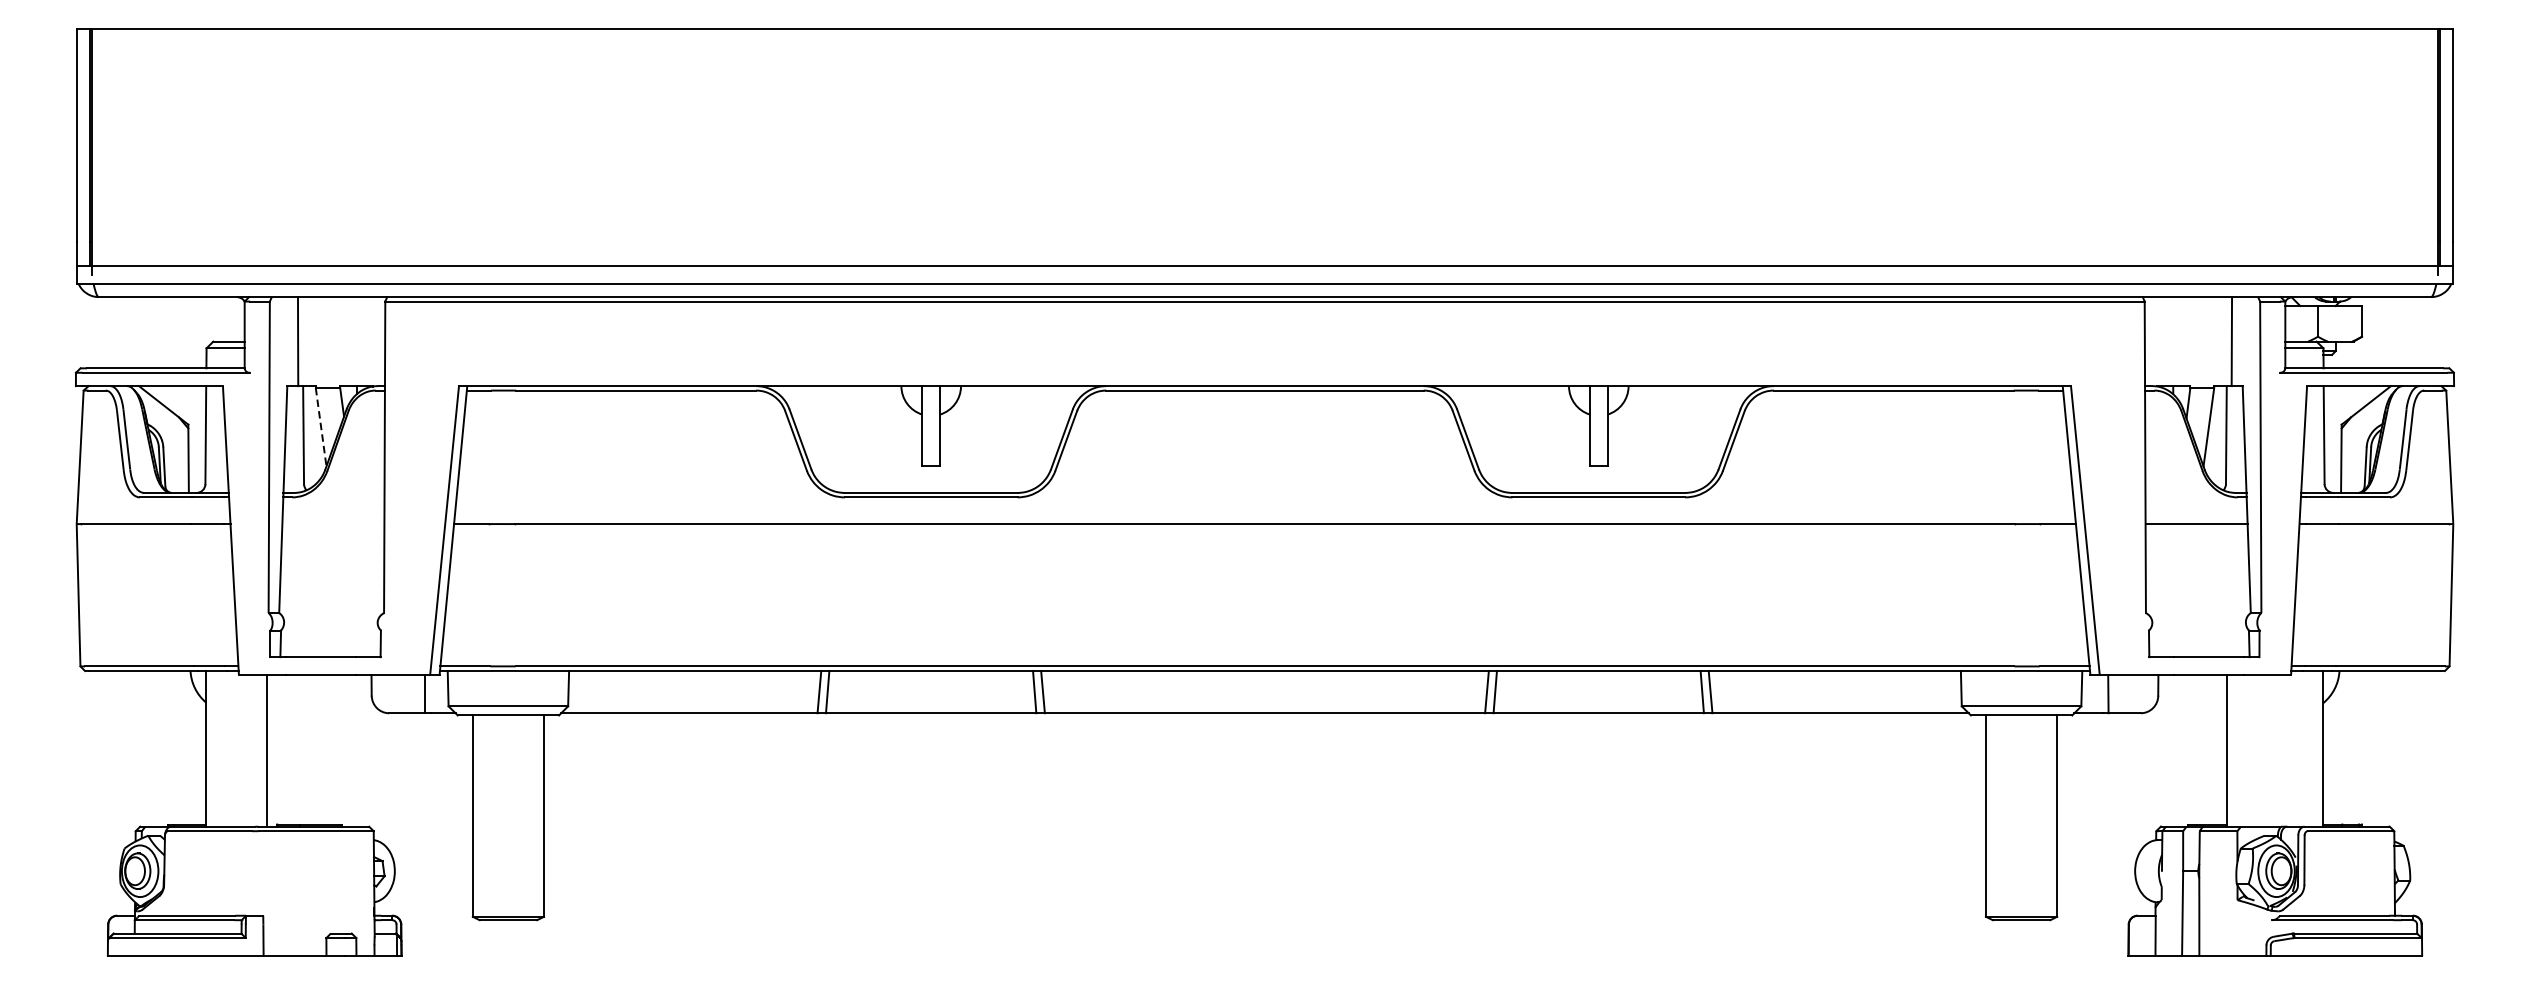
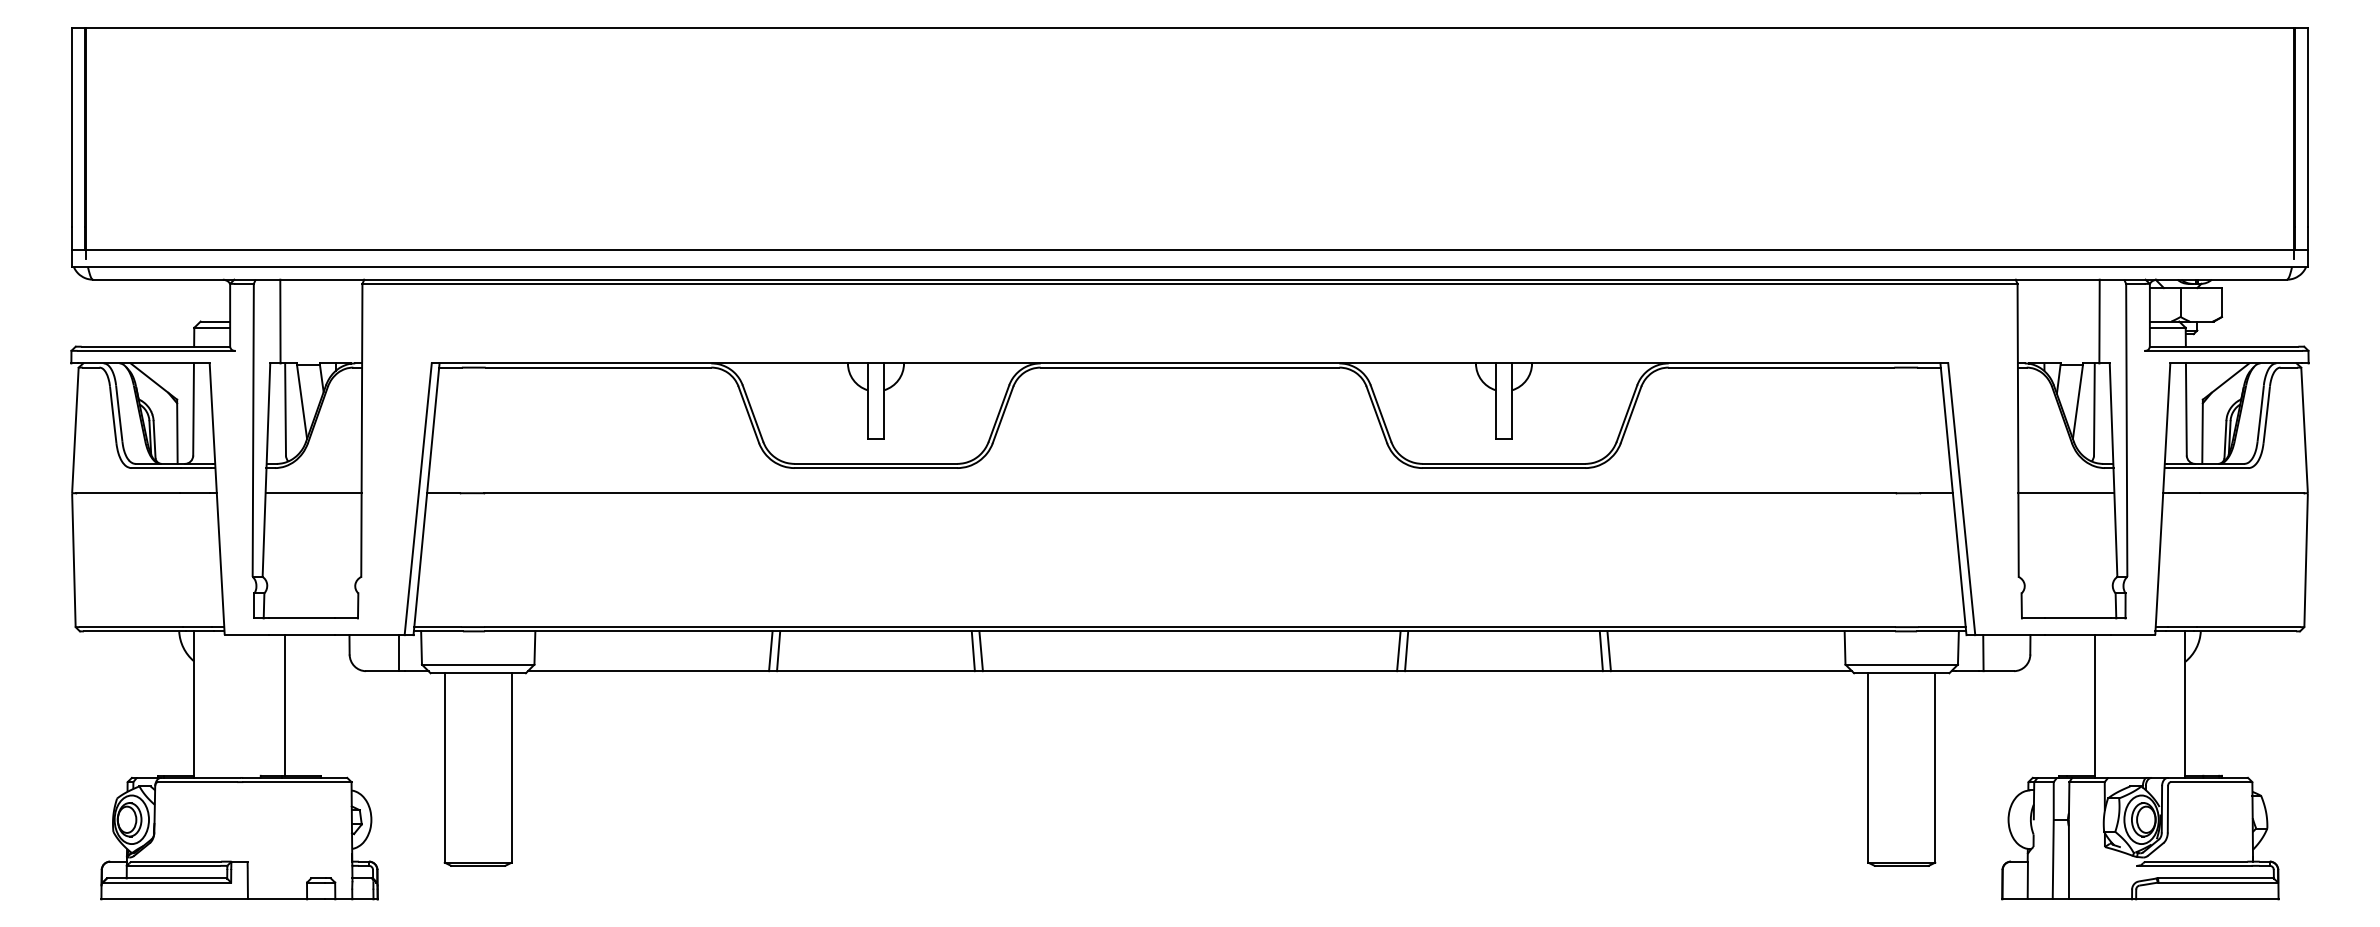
line: (321, 427) -> (302, 402), dashed -> solid
line: (333, 524) -> (313, 493), added
line: (267, 749) -> (285, 705), moved

